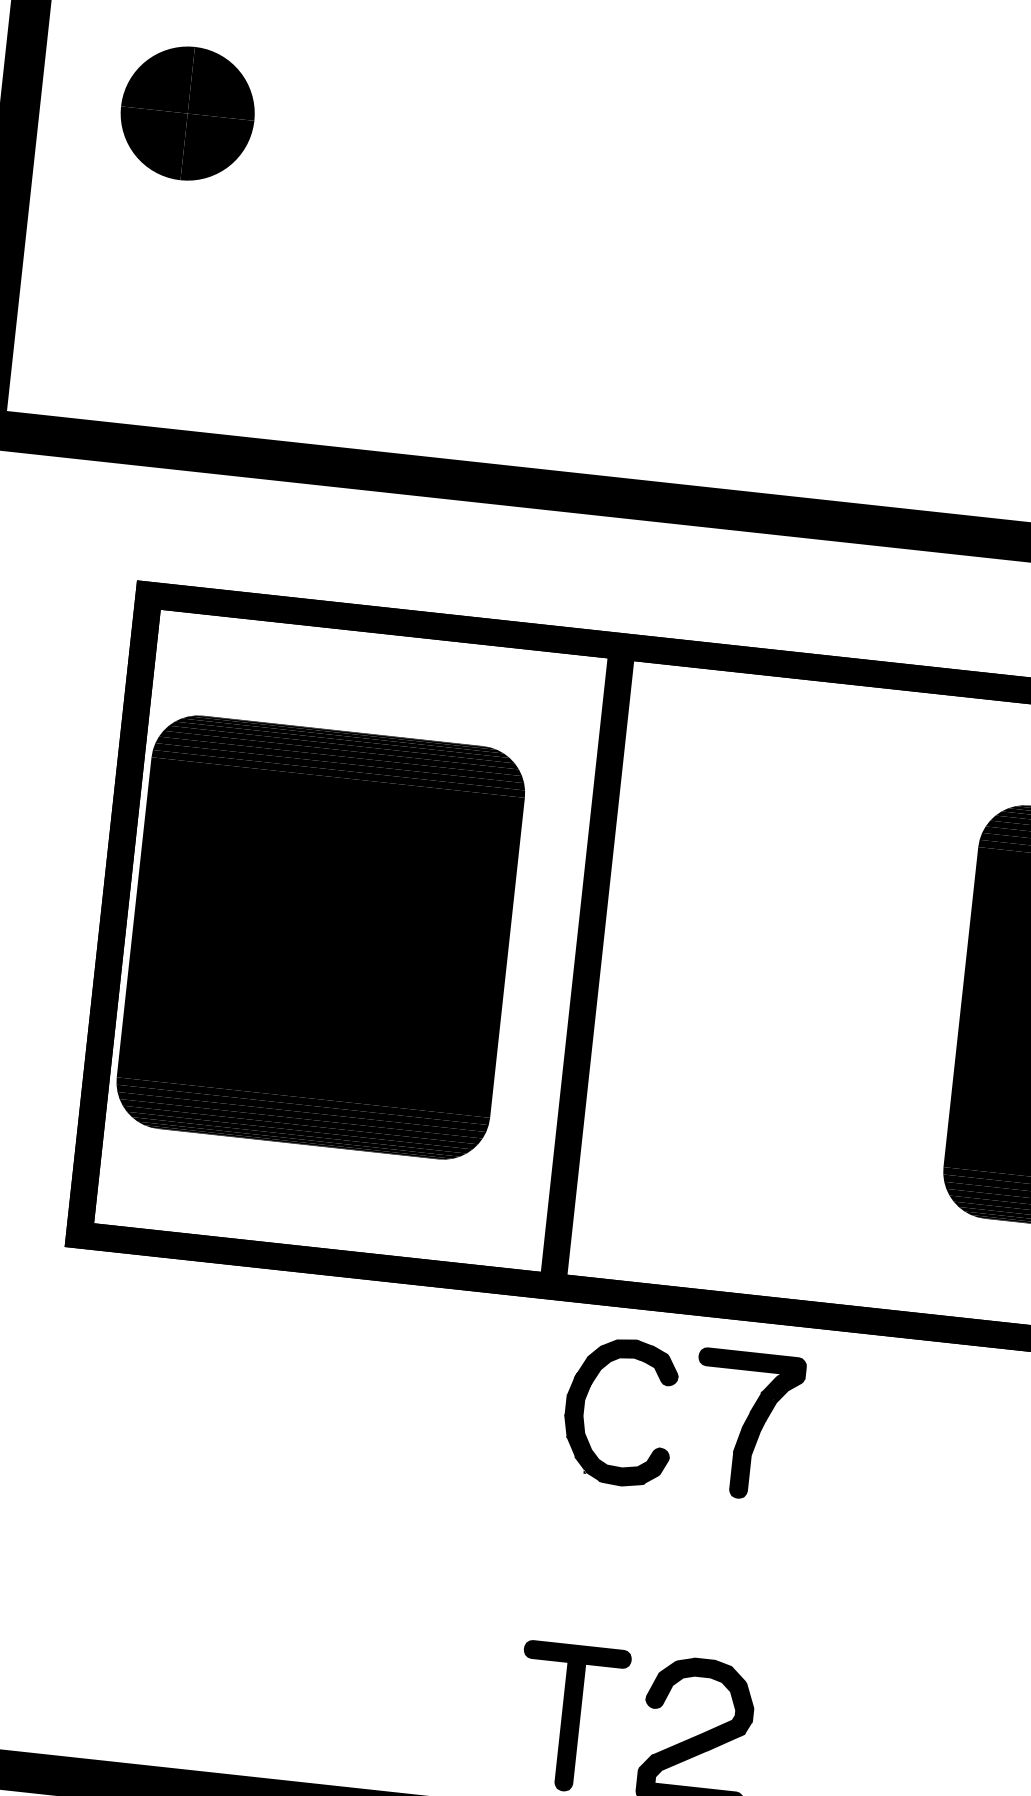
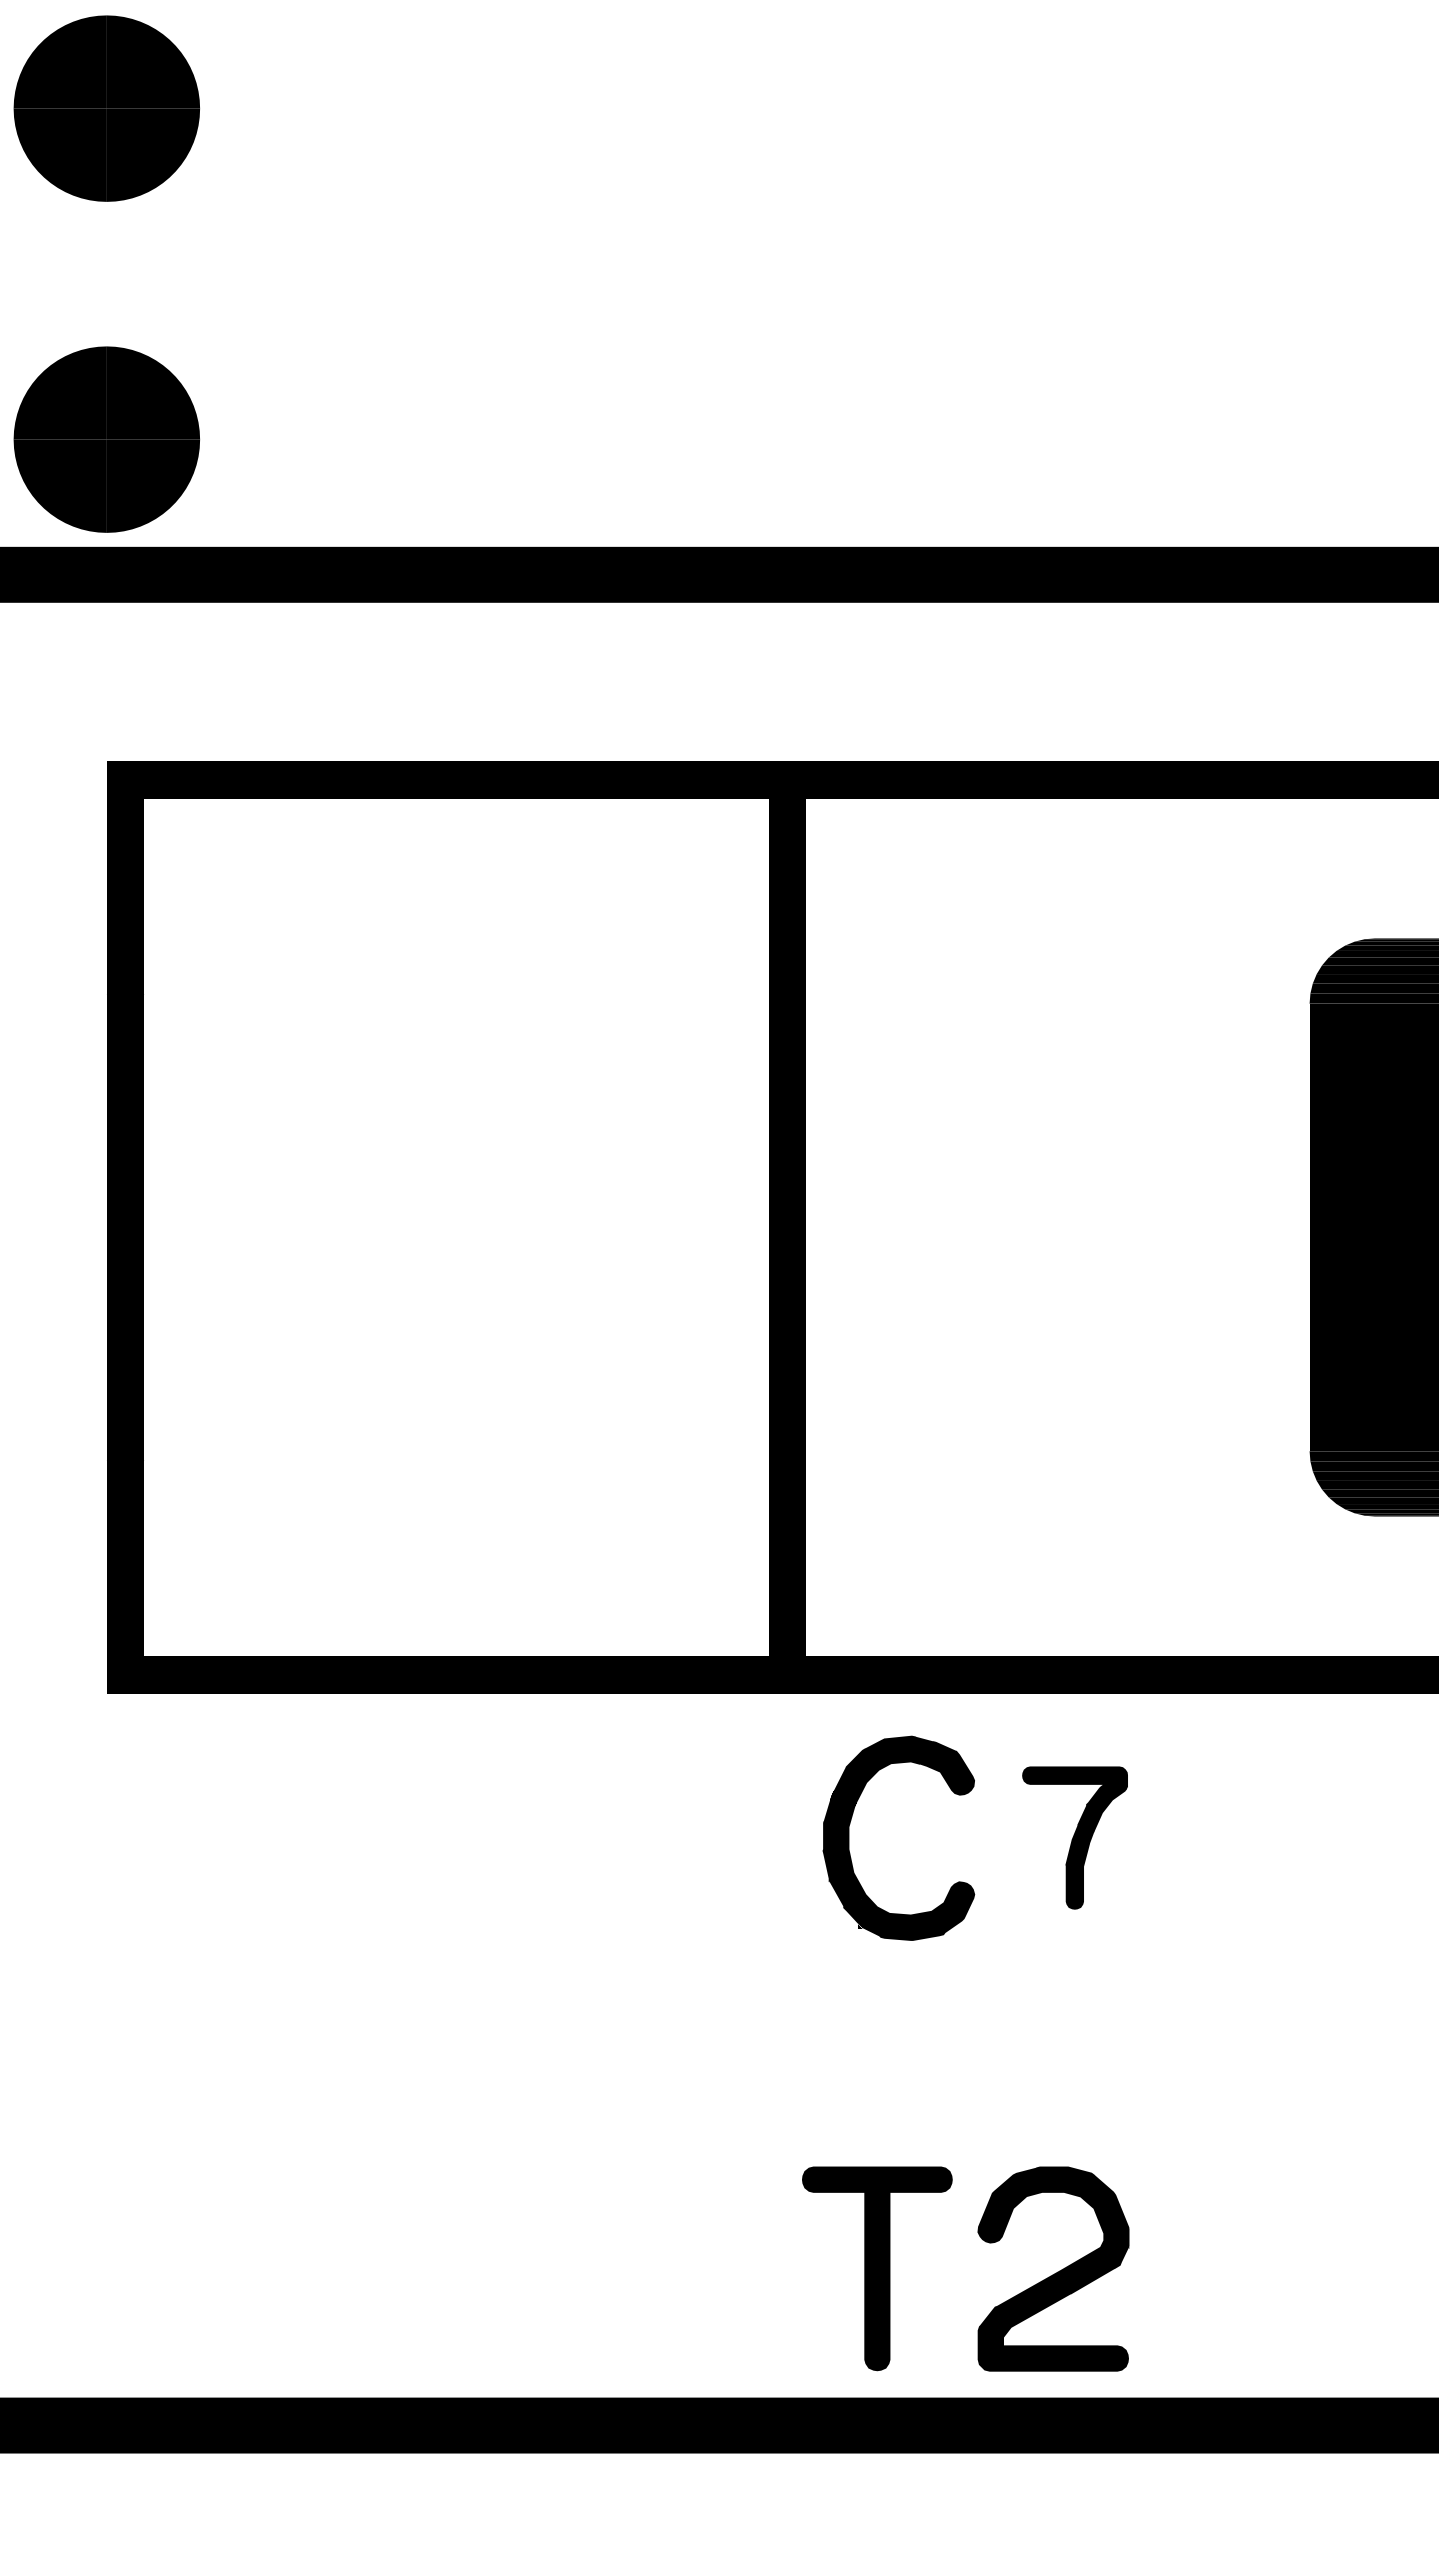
part: (161, 350) -> (106, 439), added
part: (320, 937) -> (414, 1227), removed
part: (745, 1425) -> (1074, 1837), size x0.7

